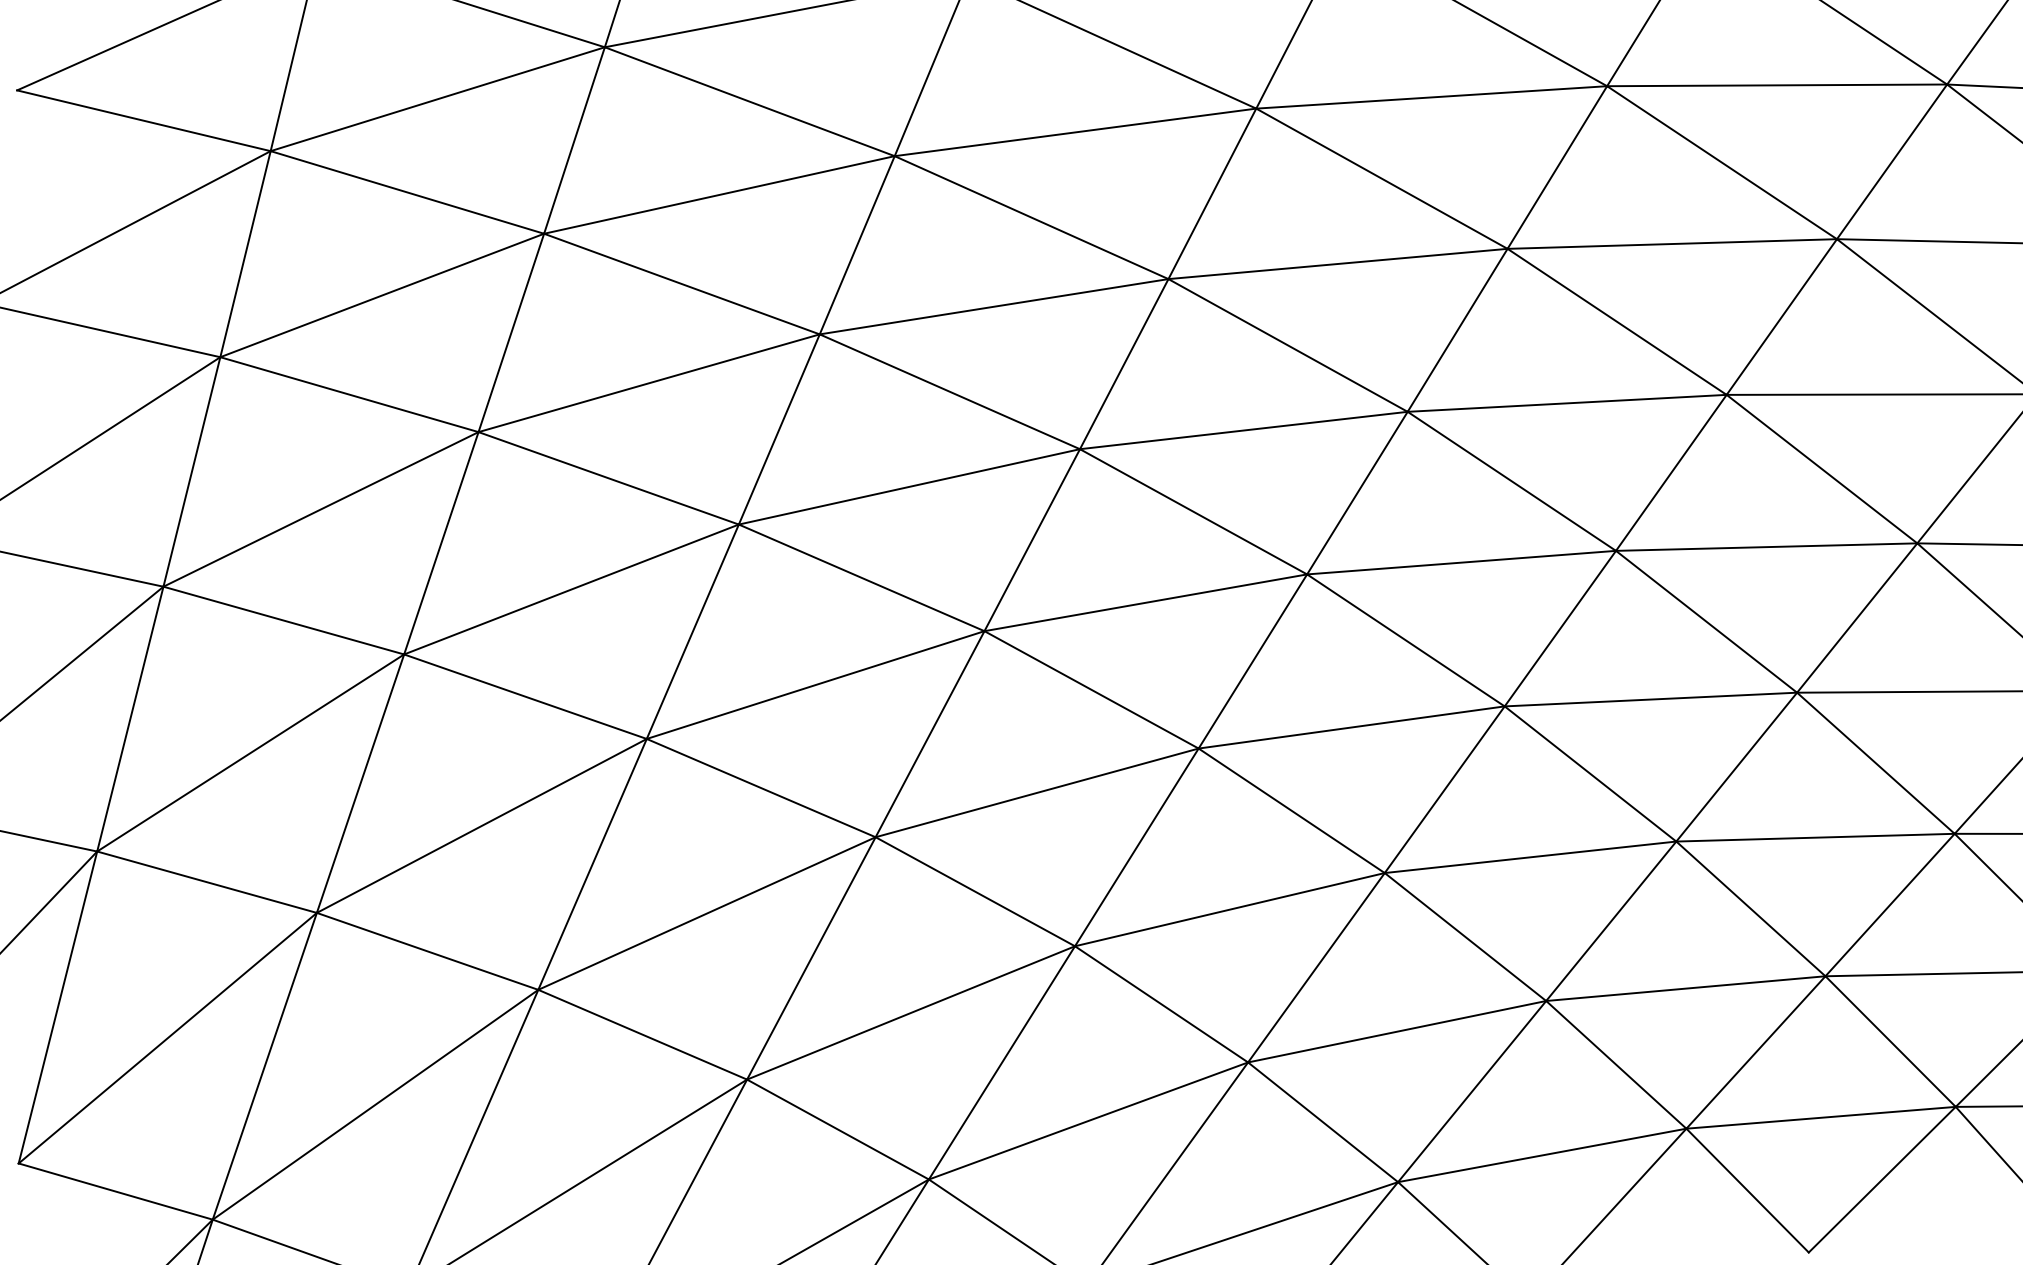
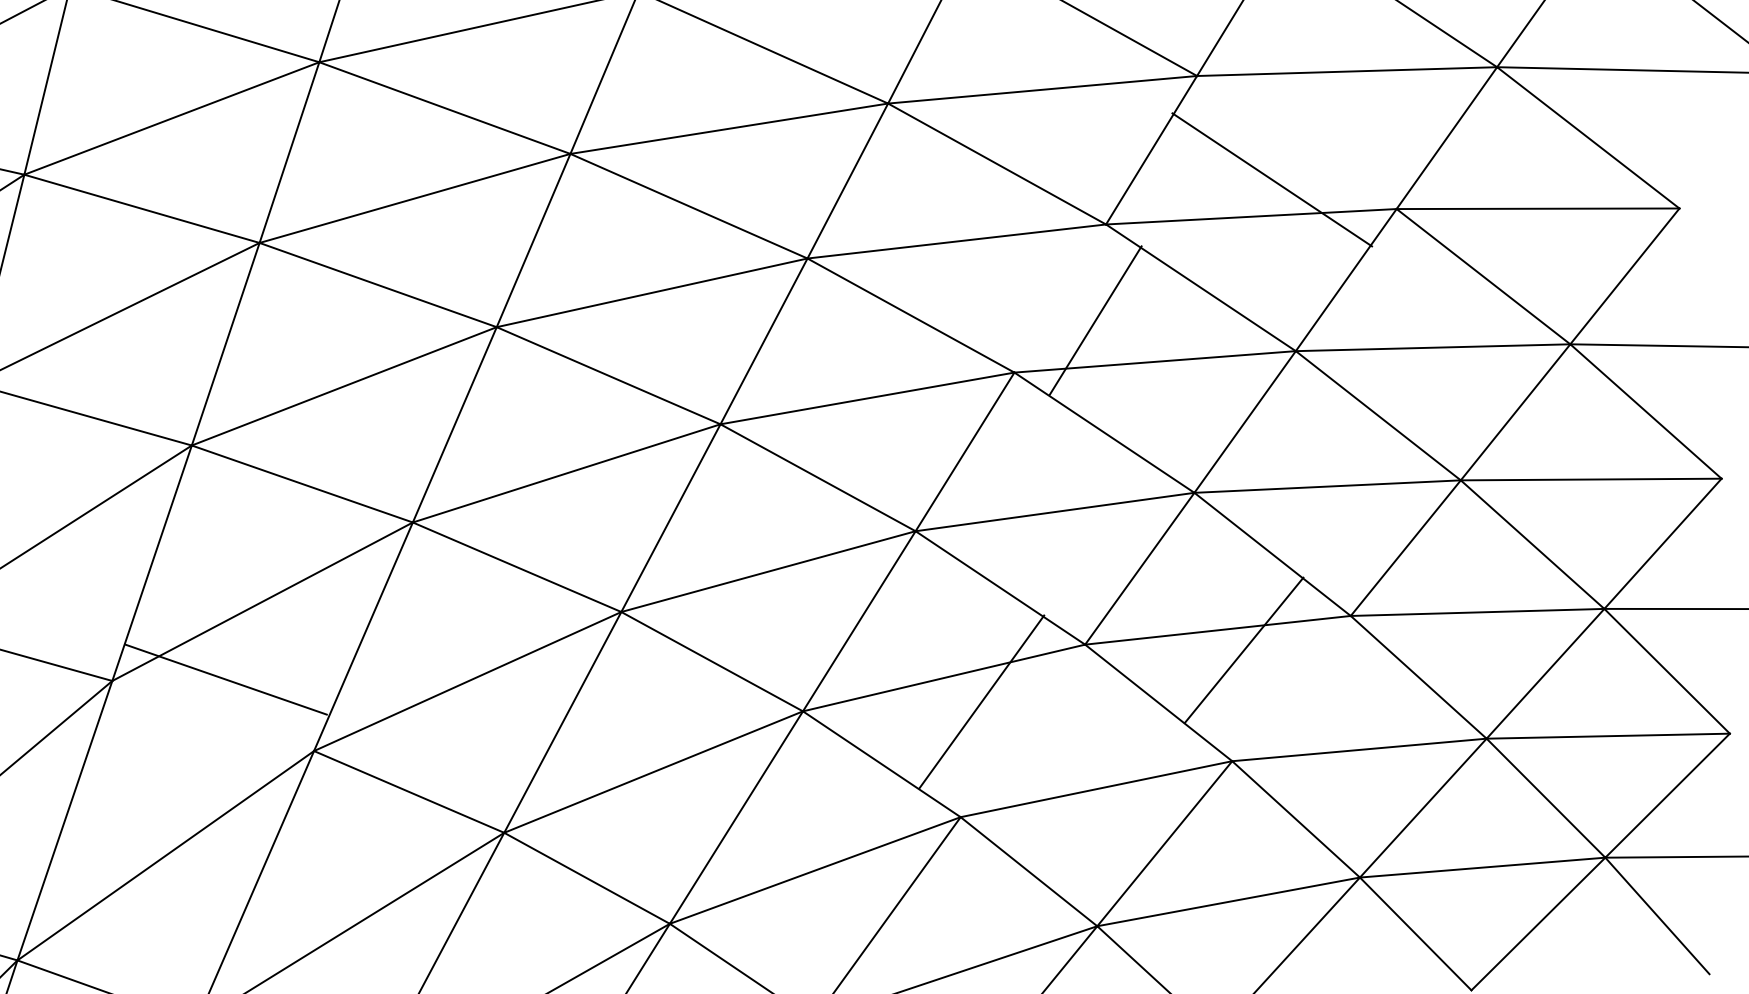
line: (1616, 321) -> (1271, 179), moved
line: (1357, 492) -> (1095, 319), moved
line: (1611, 921) -> (1244, 650), moved
line: (427, 950) -> (225, 678), moved
line: (1316, 967) -> (981, 701), moved

